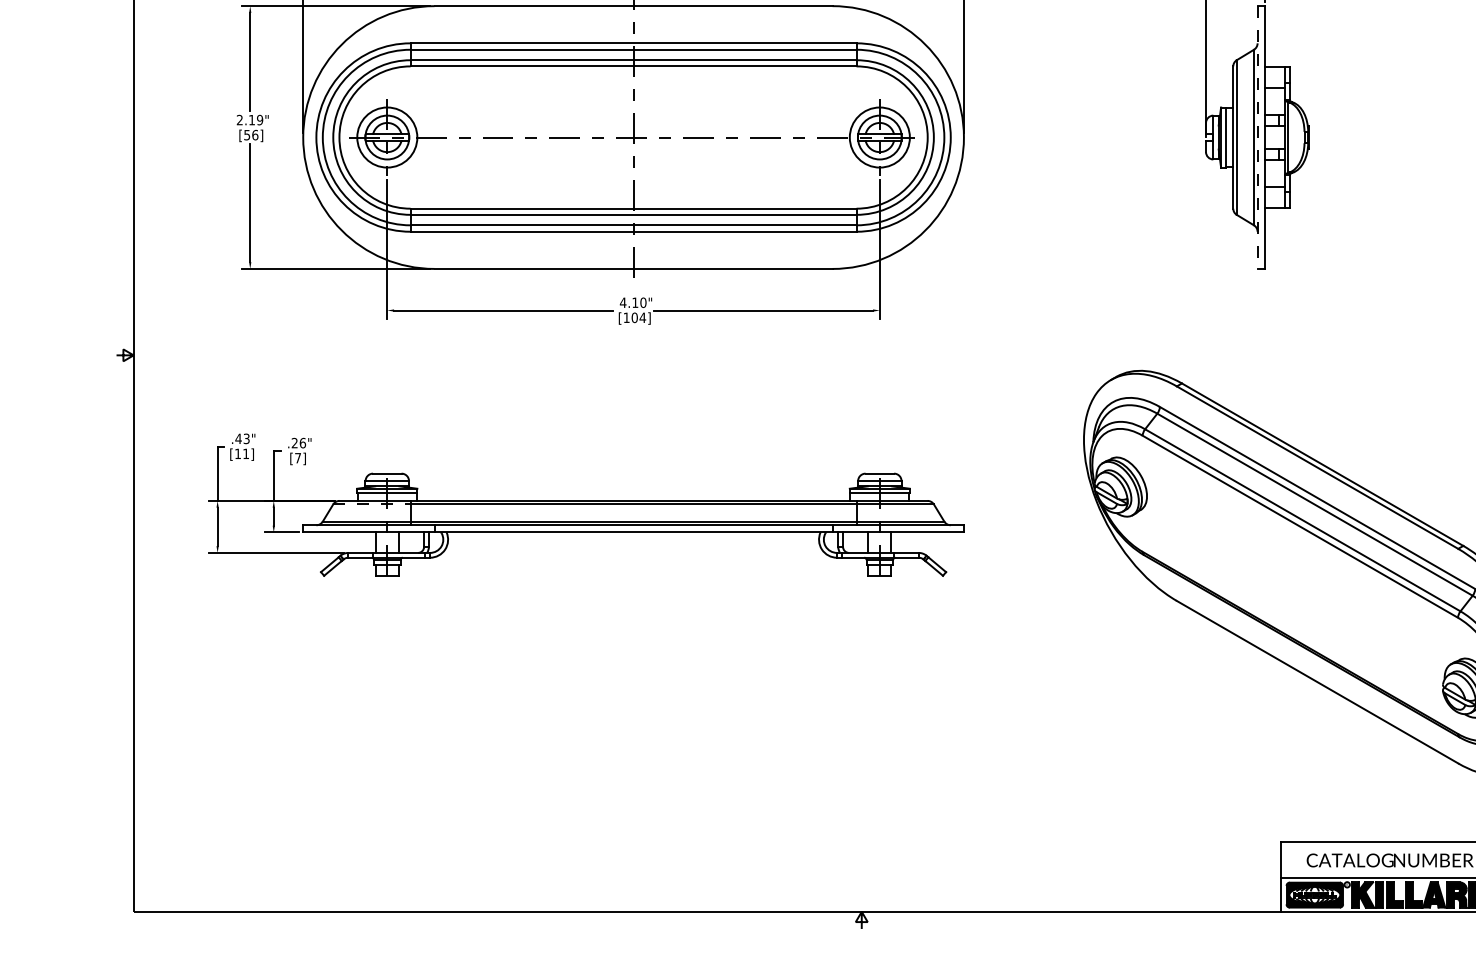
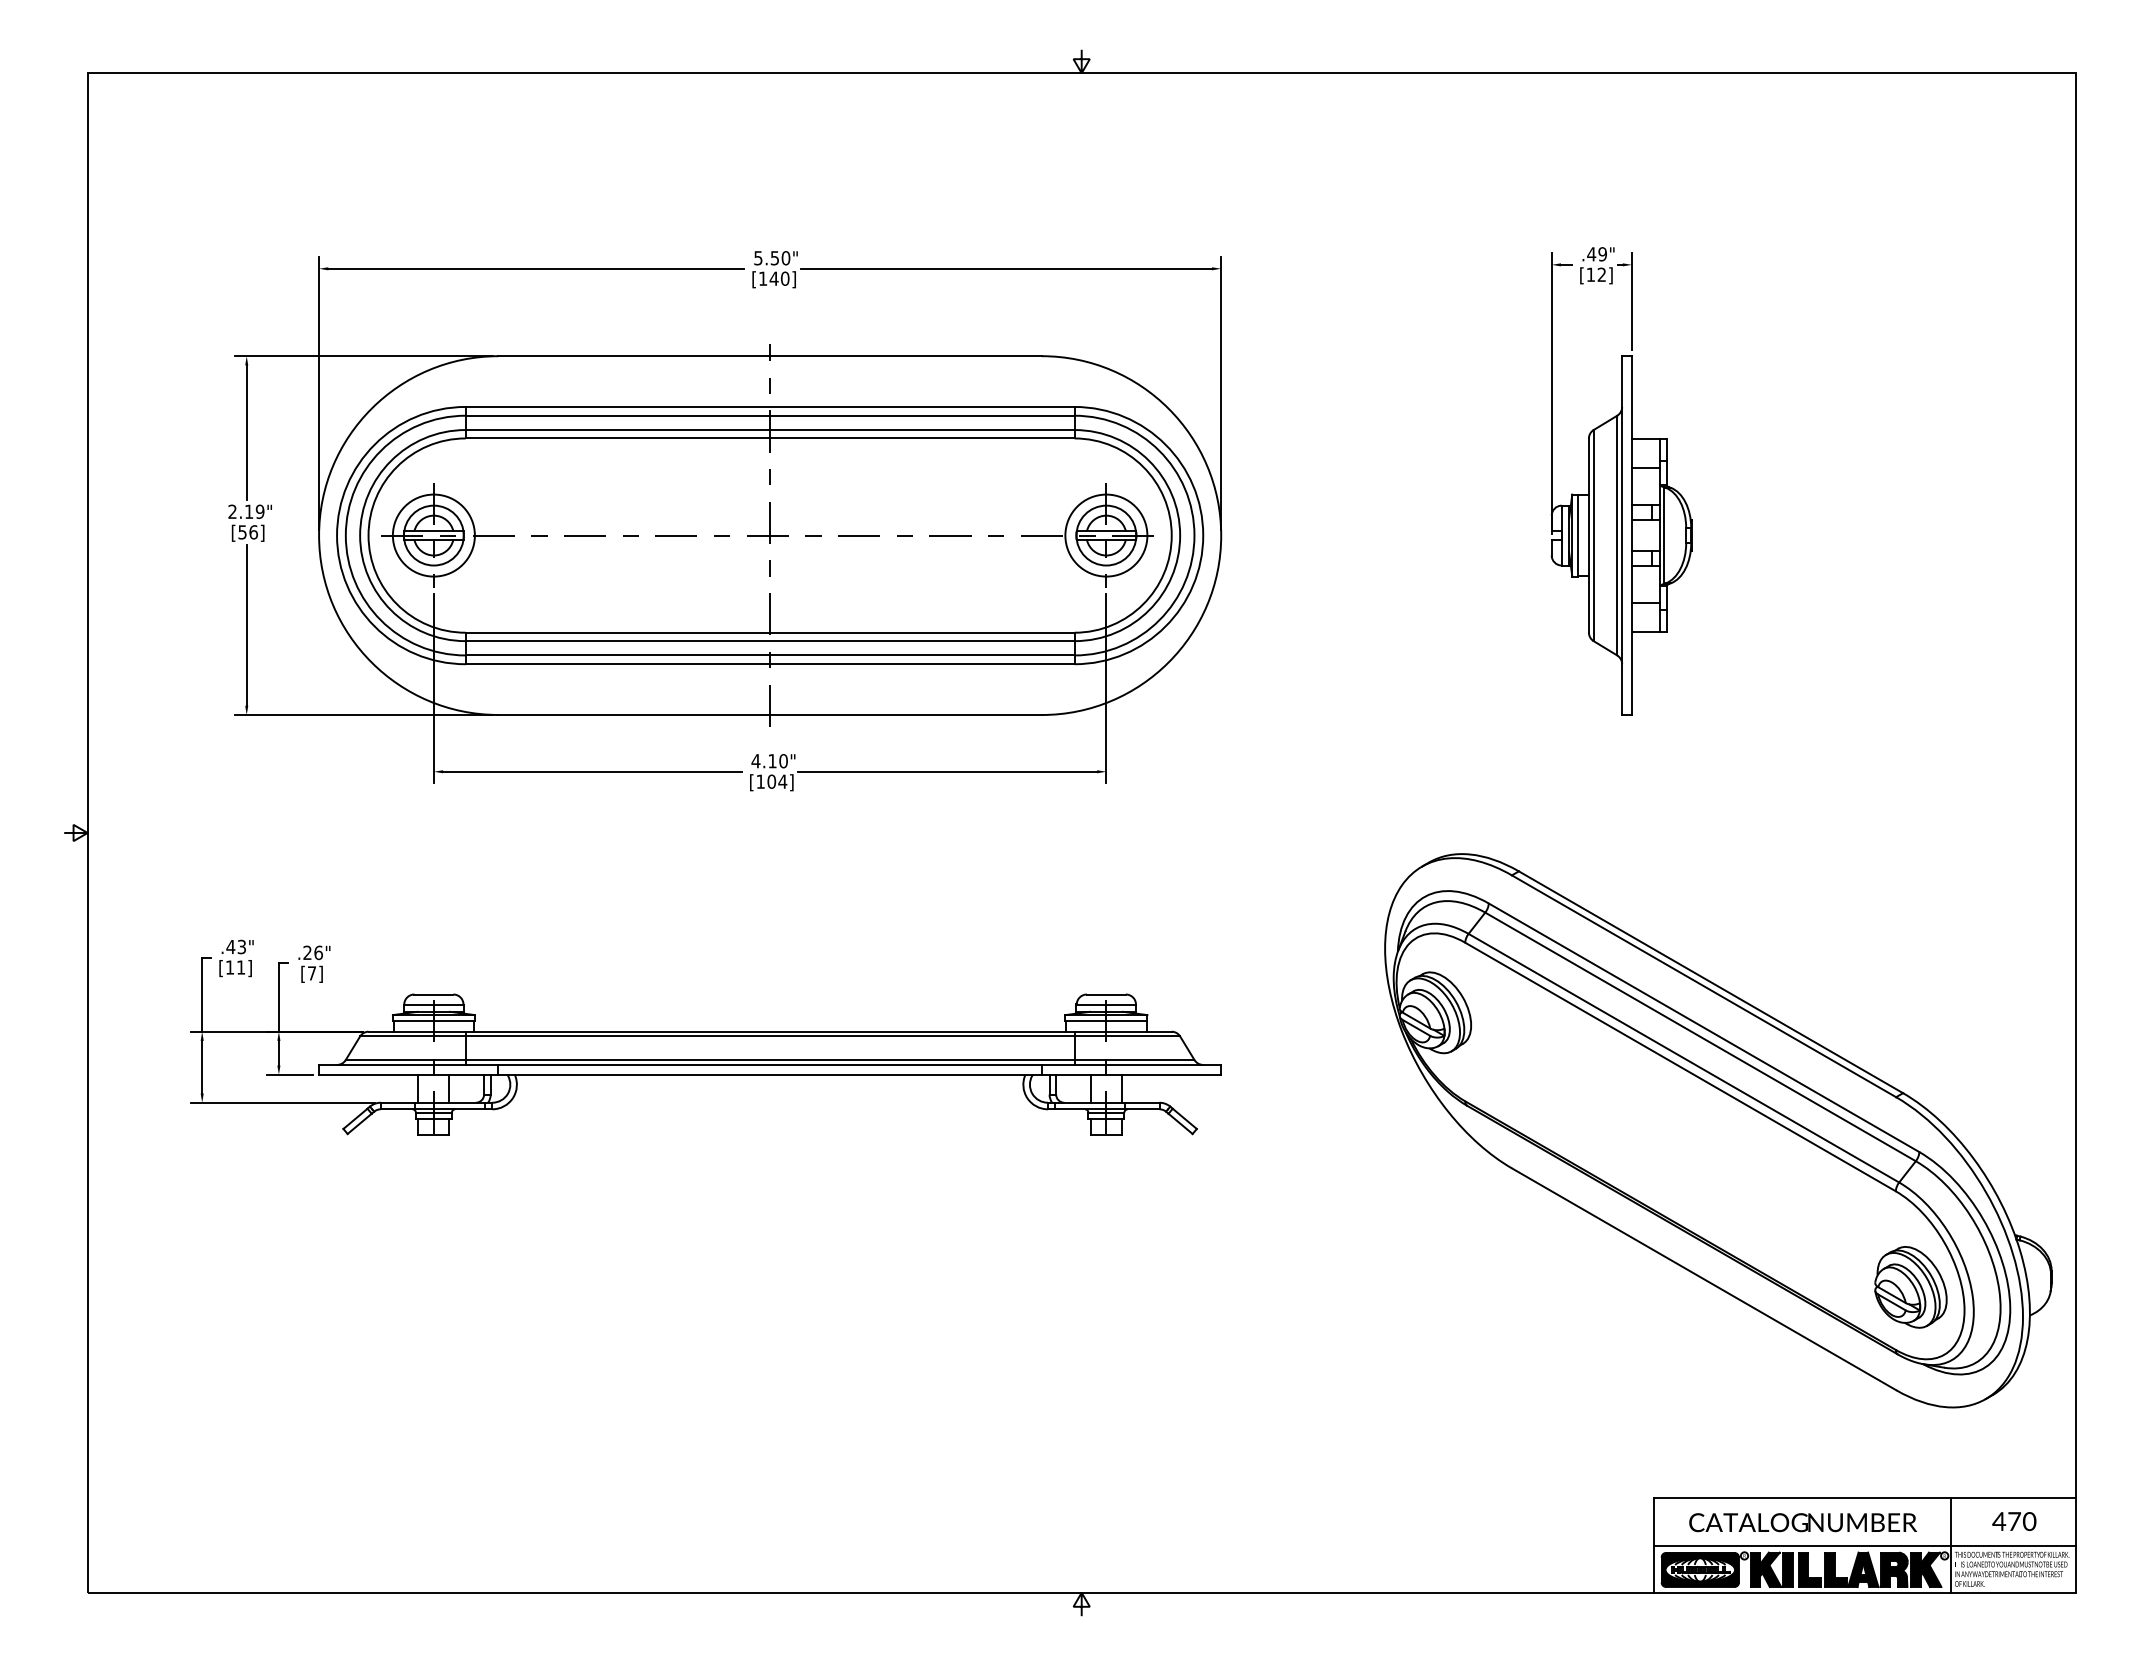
line: (1257, 138) -> (1622, 536), dashed -> solid
line: (371, 504) -> (412, 1036), dashed -> solid

